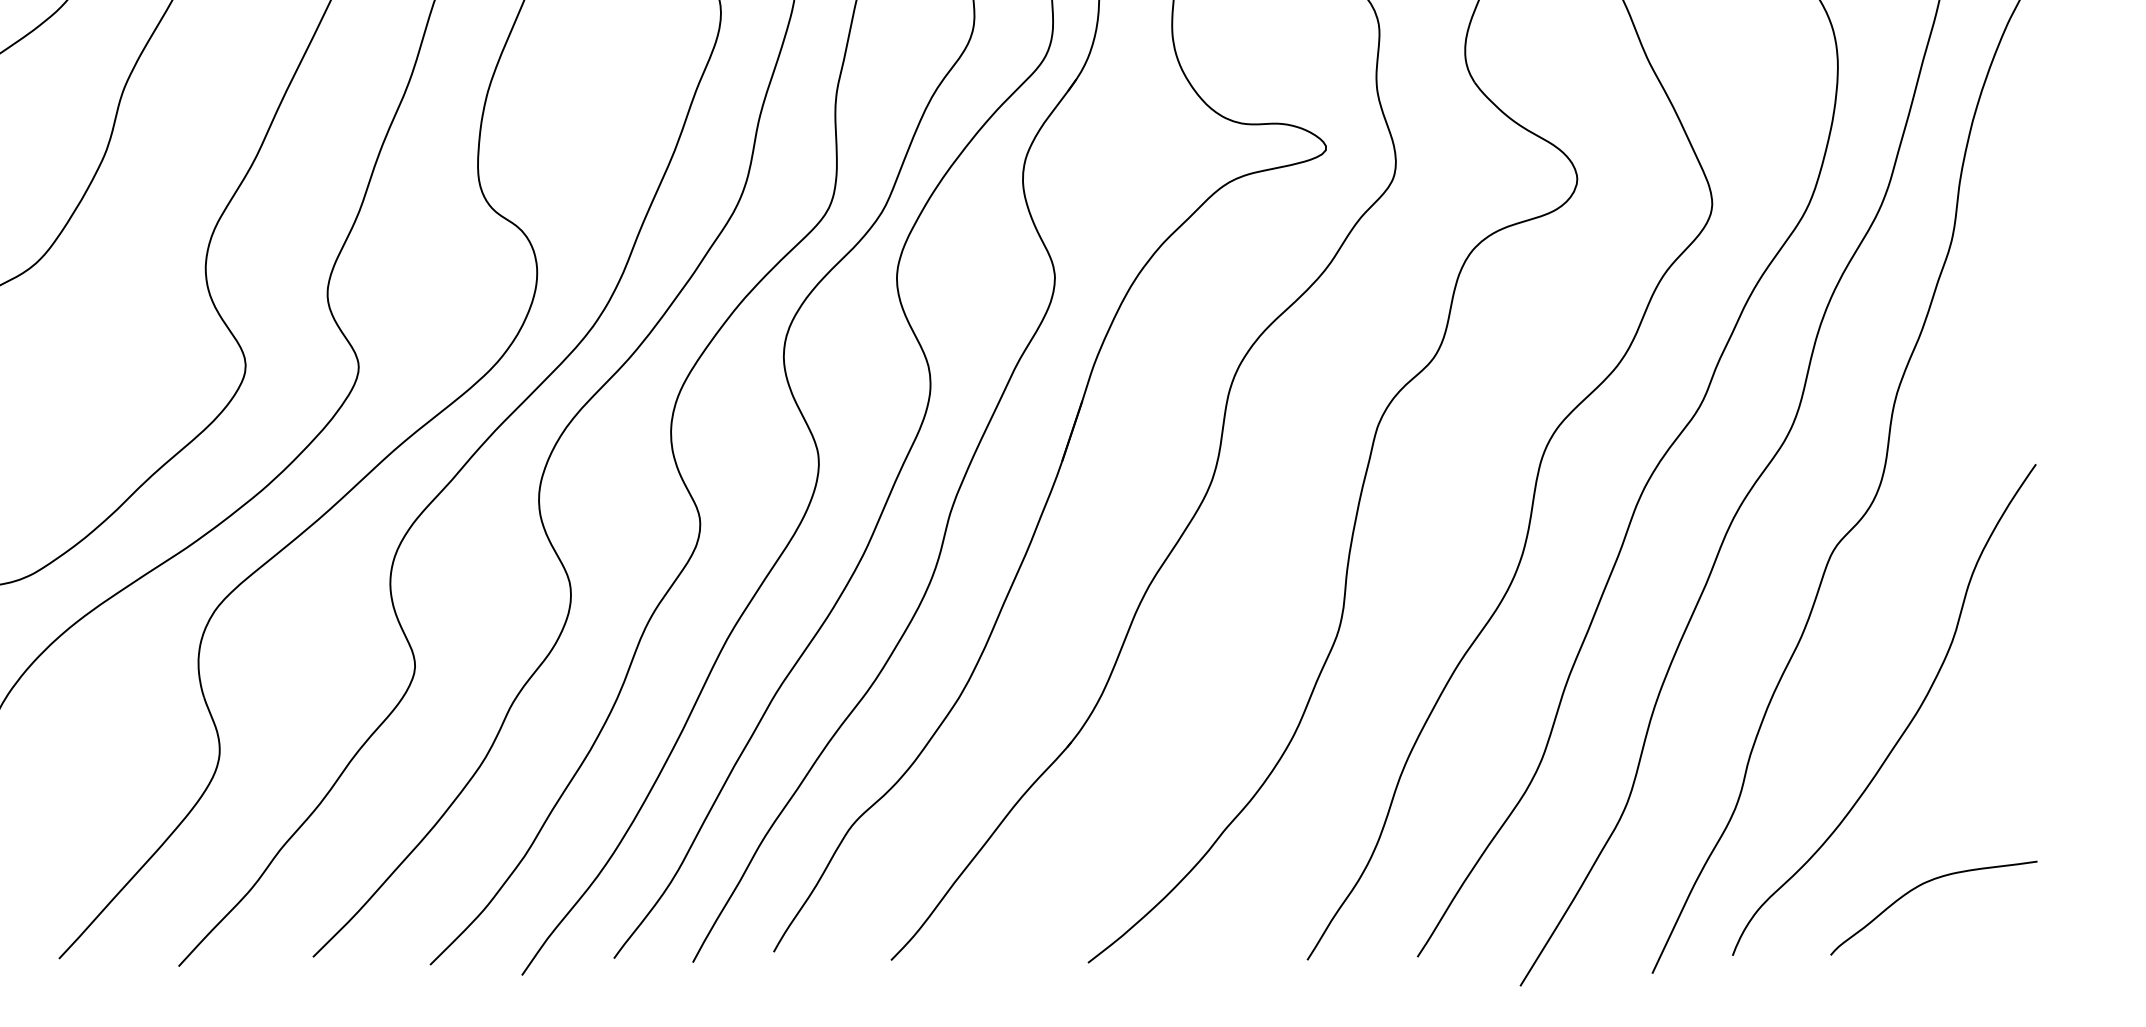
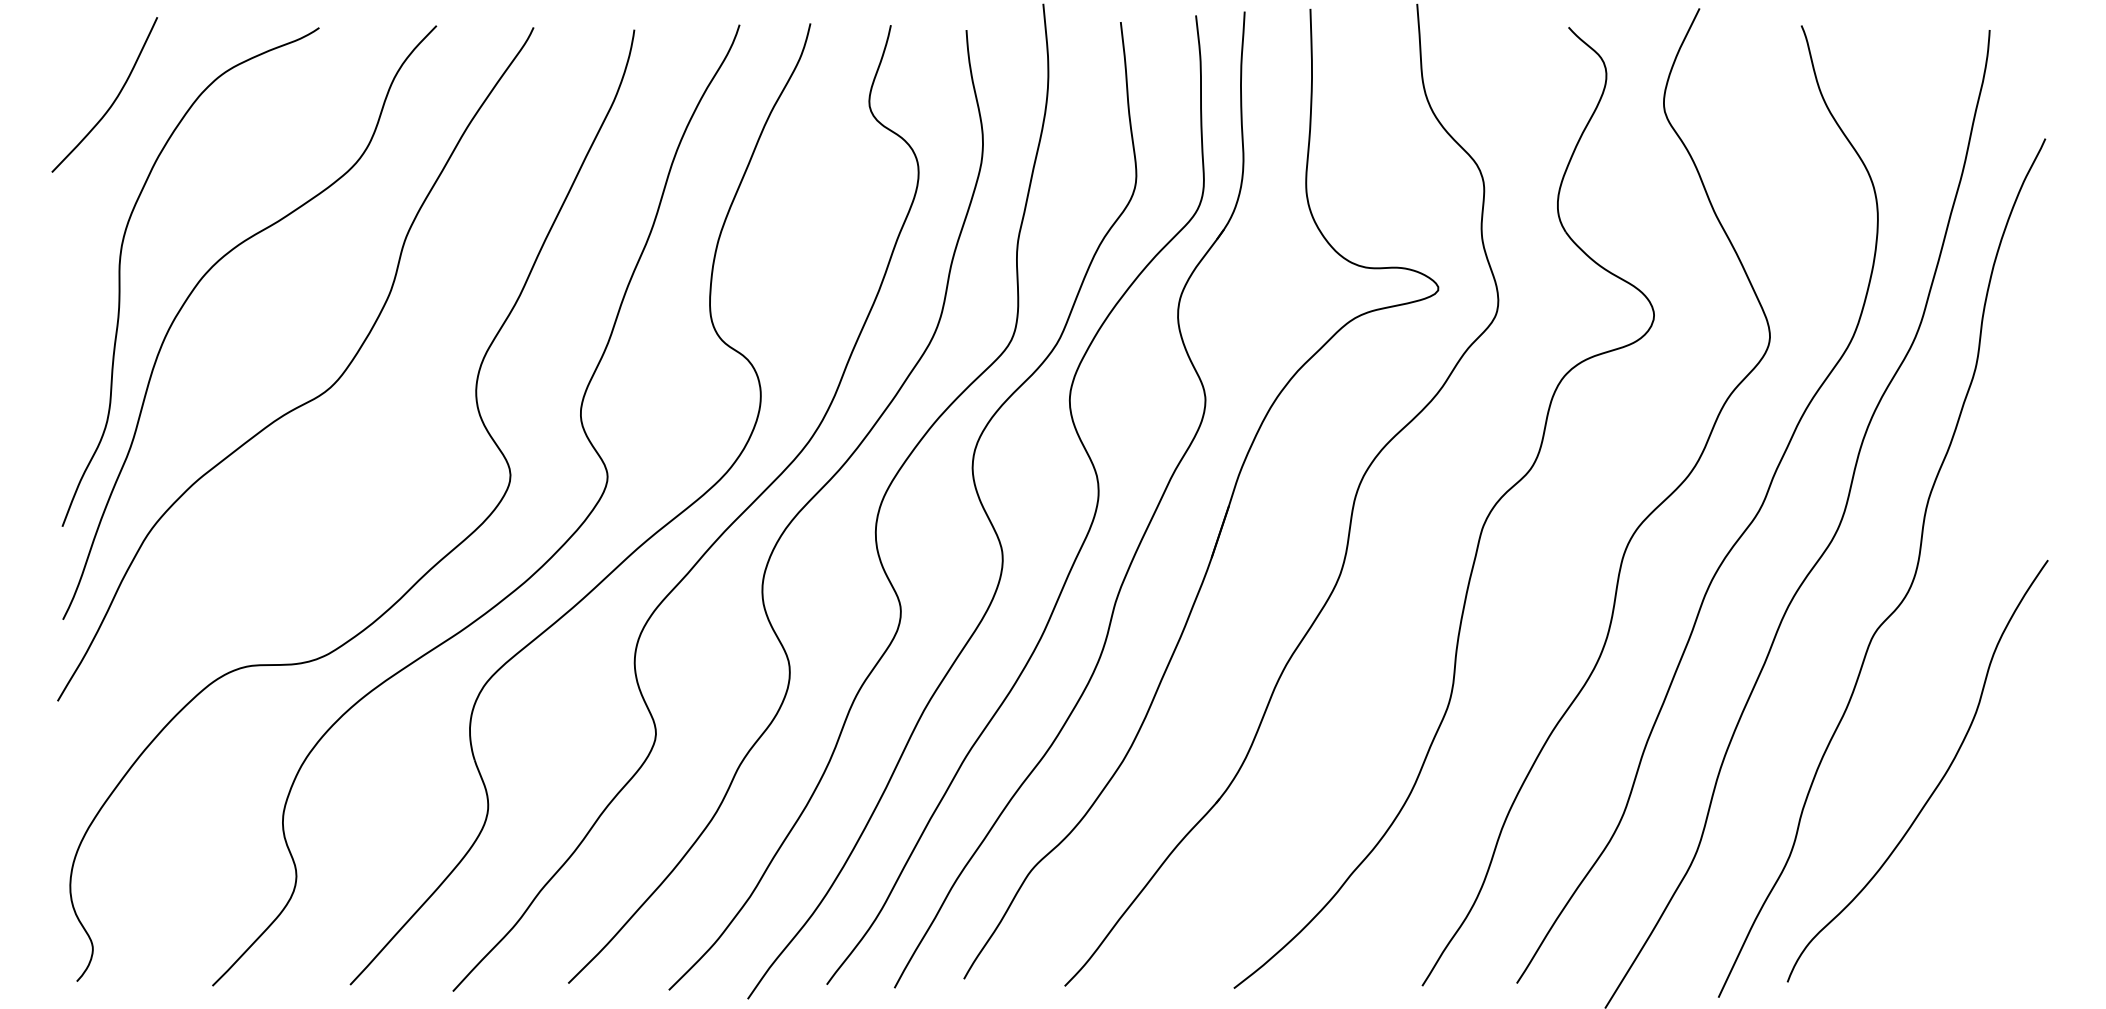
curve: (1923, 884) -> (1951, 921), removed

